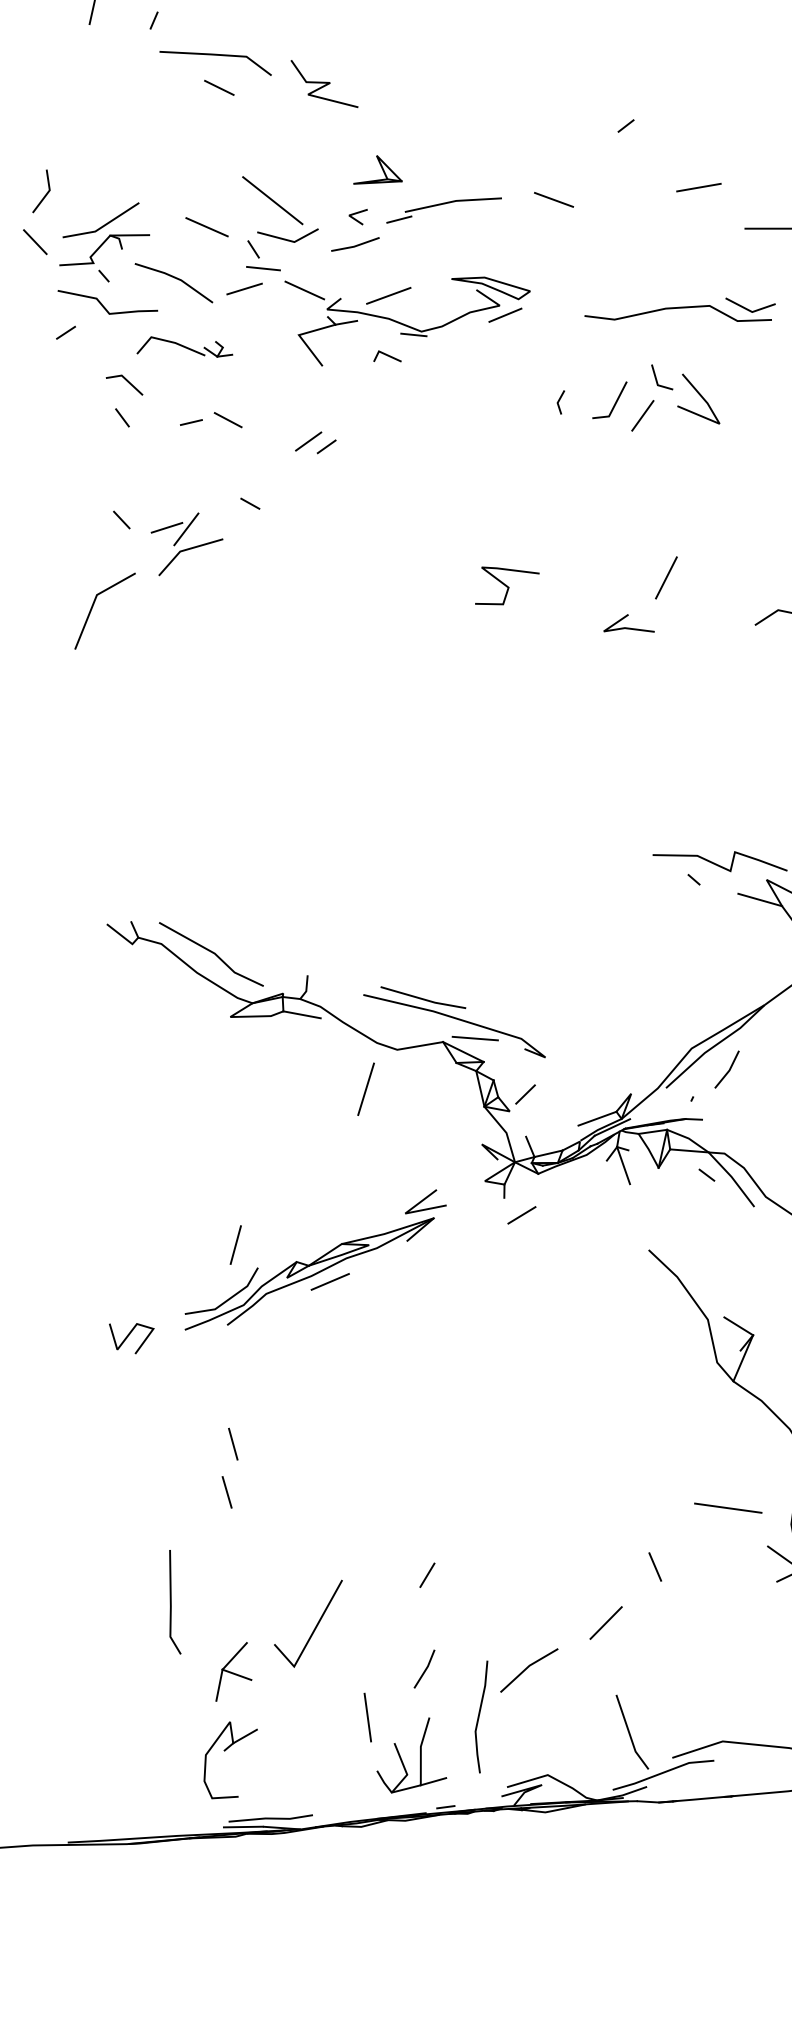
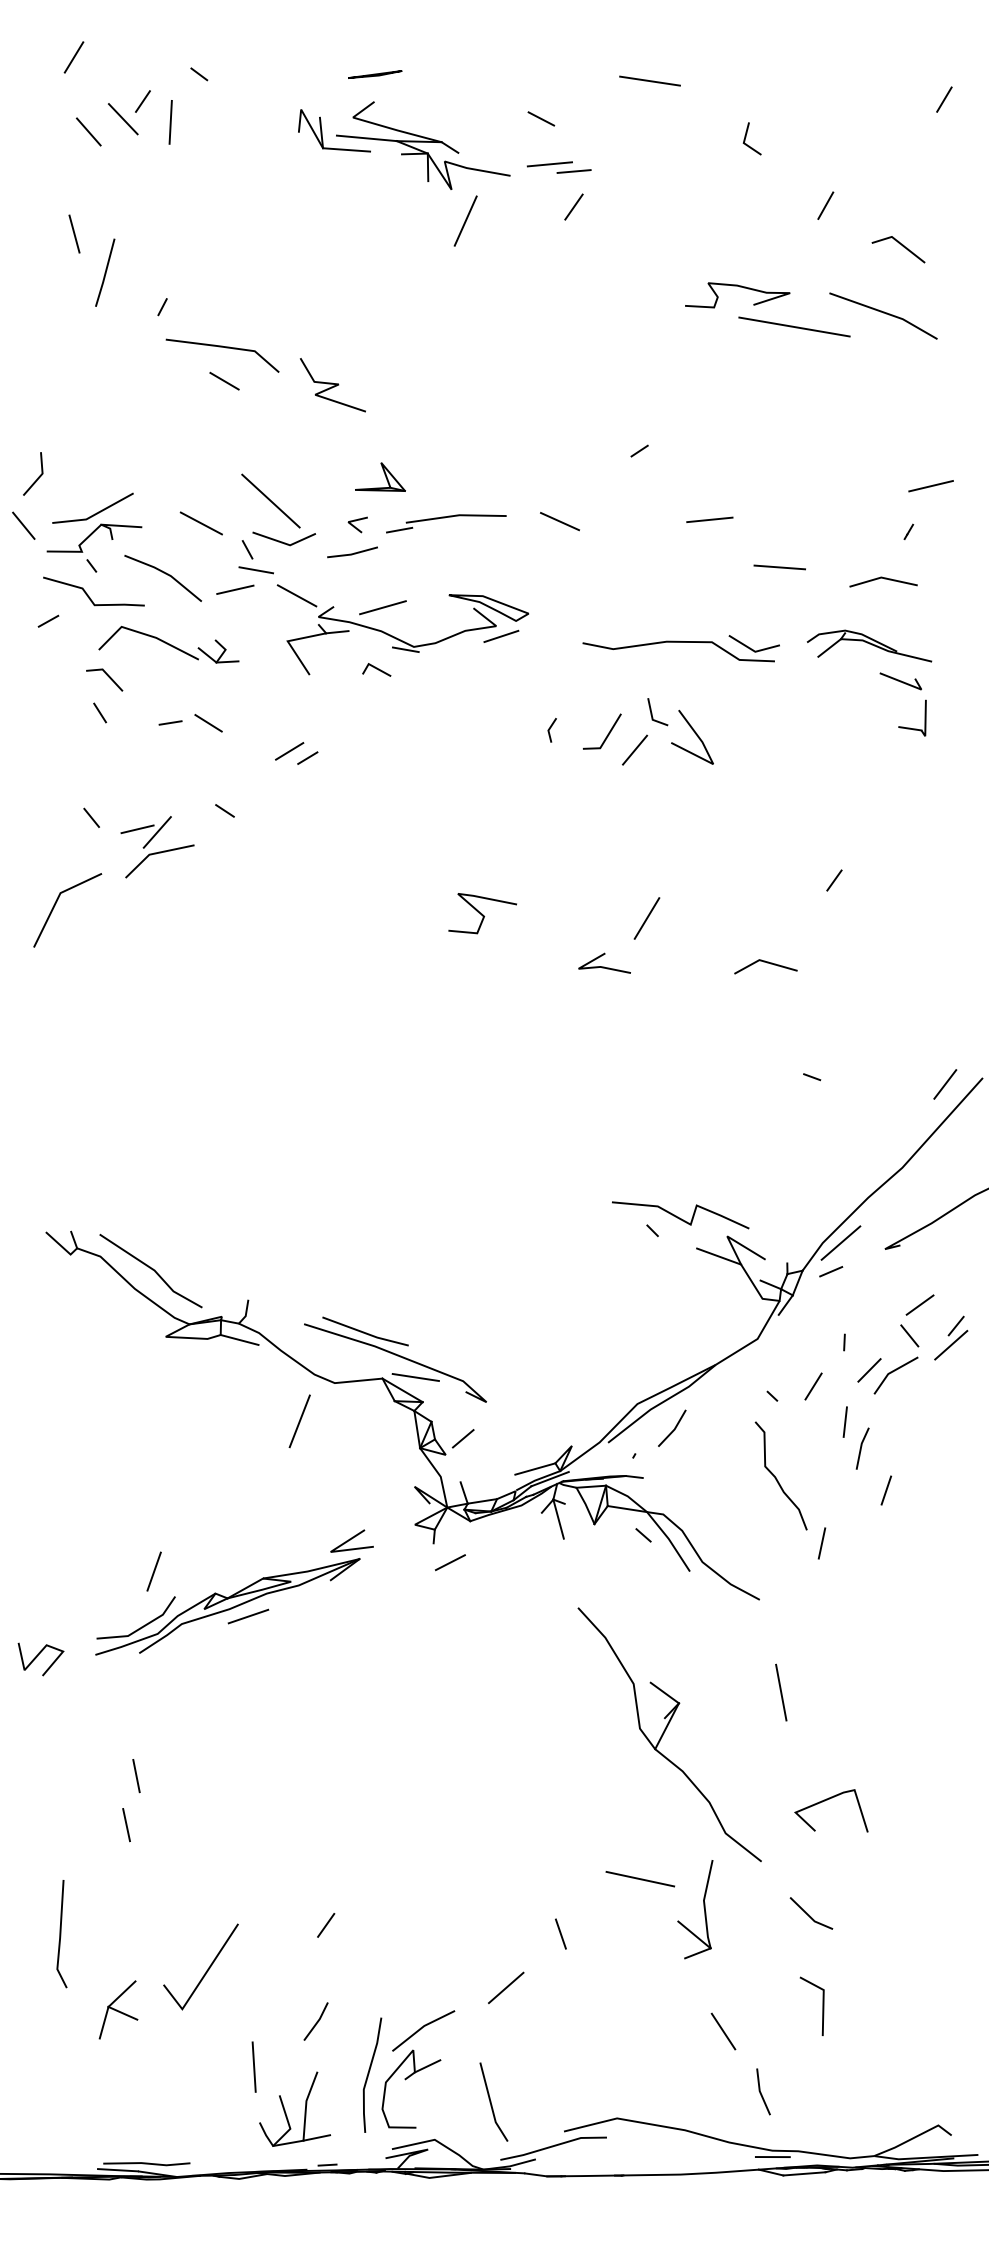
part: (183, 346) -> (168, 644), size x1.43
line: (629, 1731) -> (491, 2101), moved
part: (224, 1751) -> (405, 2080), moved

